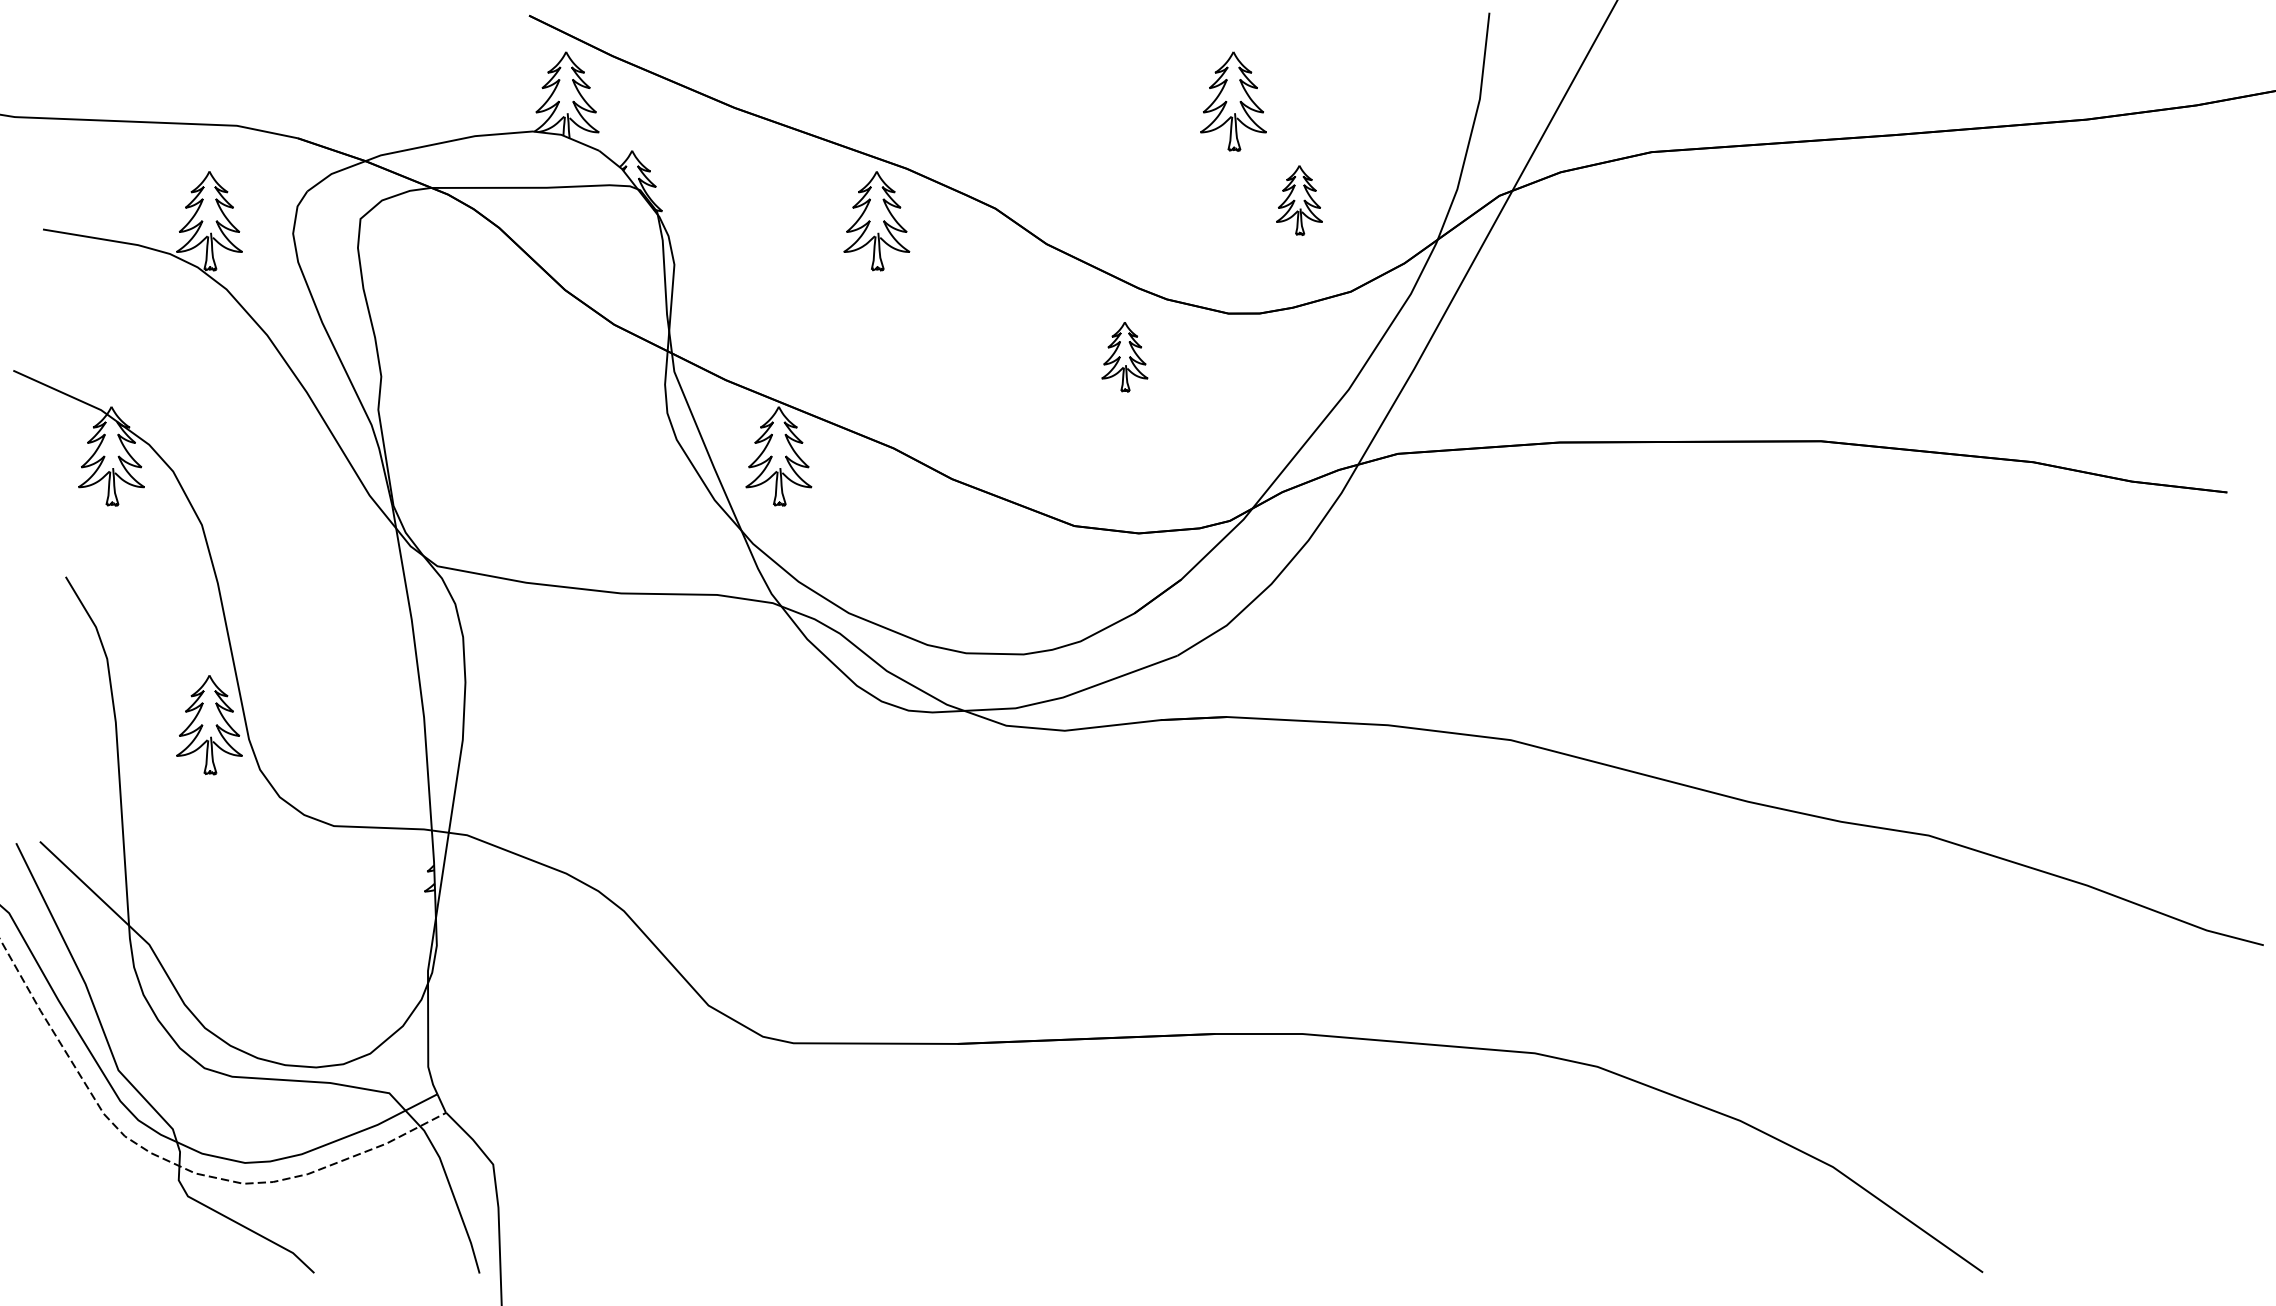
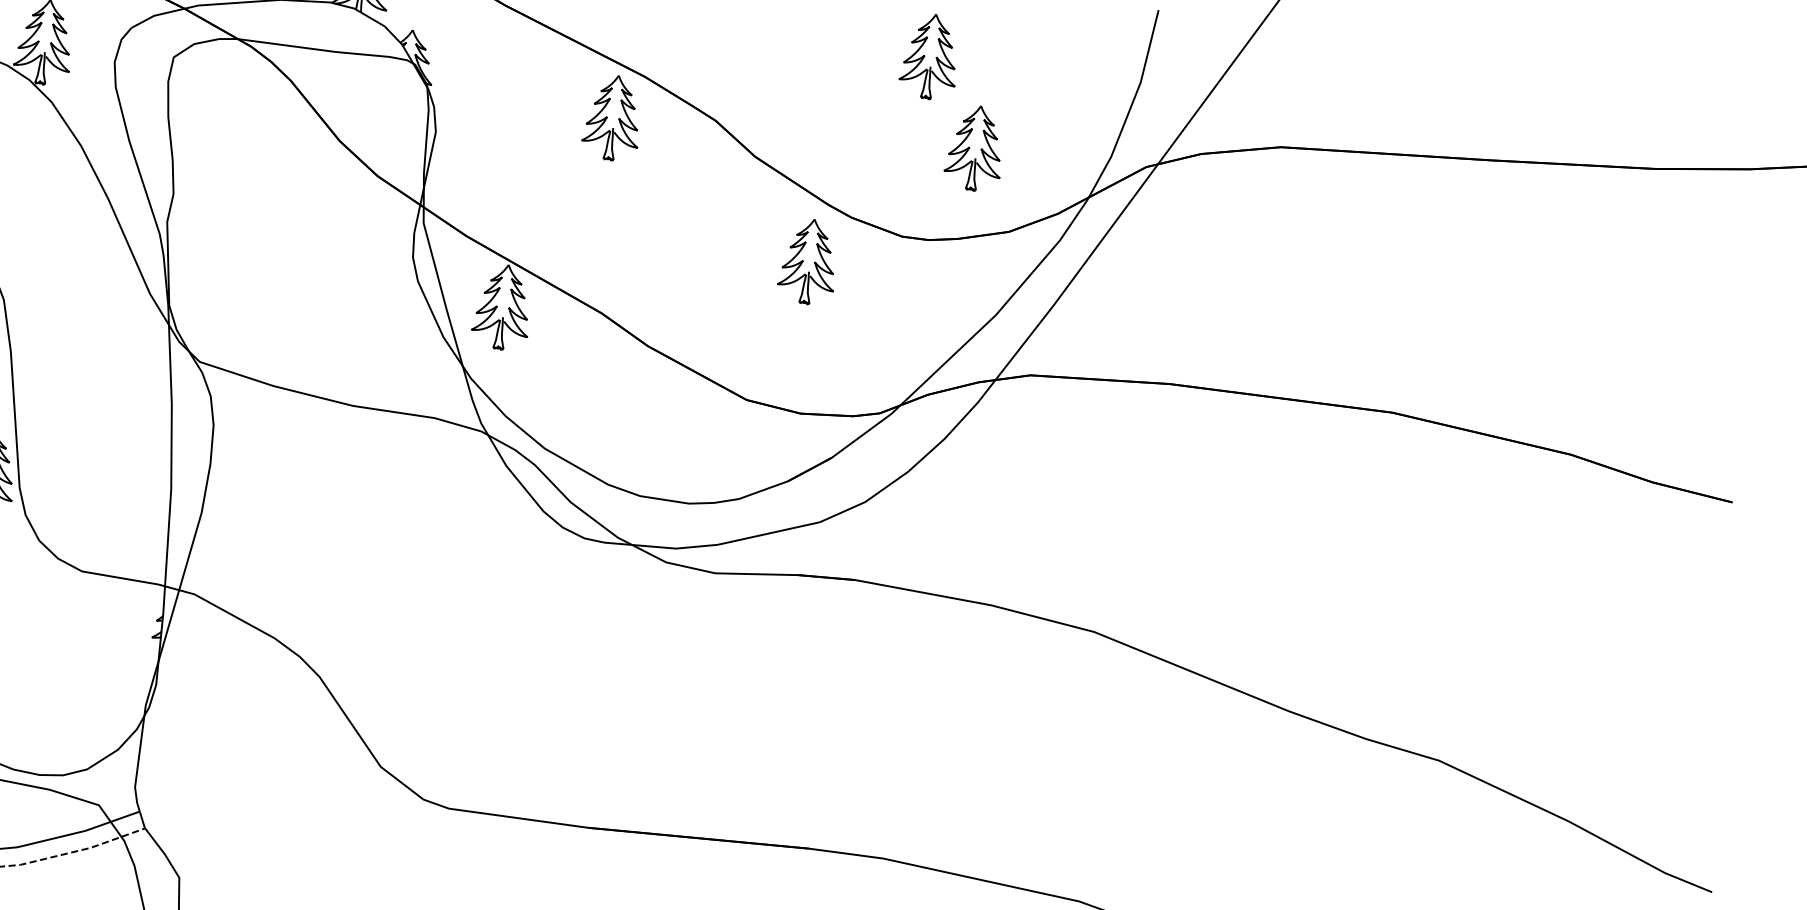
part: (1299, 200) -> (975, 148), size x1.43
part: (1124, 357) -> (808, 262), size x1.43

